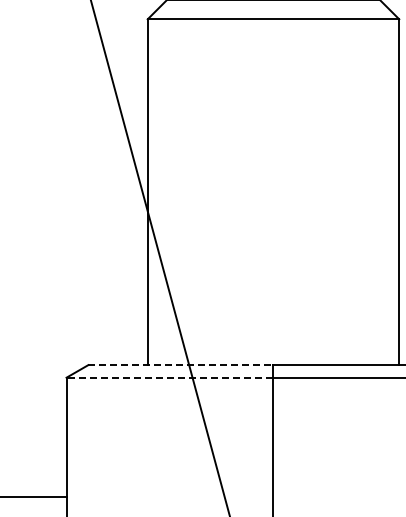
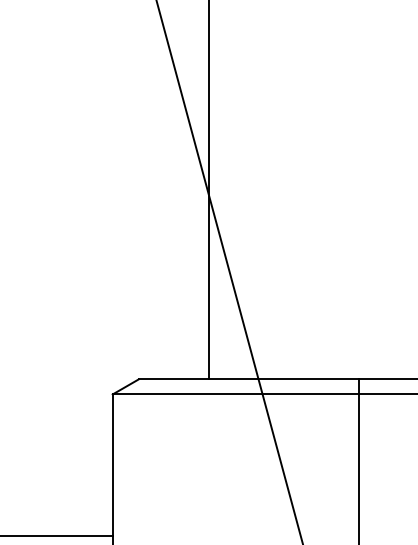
line: (180, 365) -> (248, 379), dashed -> solid
line: (169, 377) -> (235, 394), dashed -> solid

